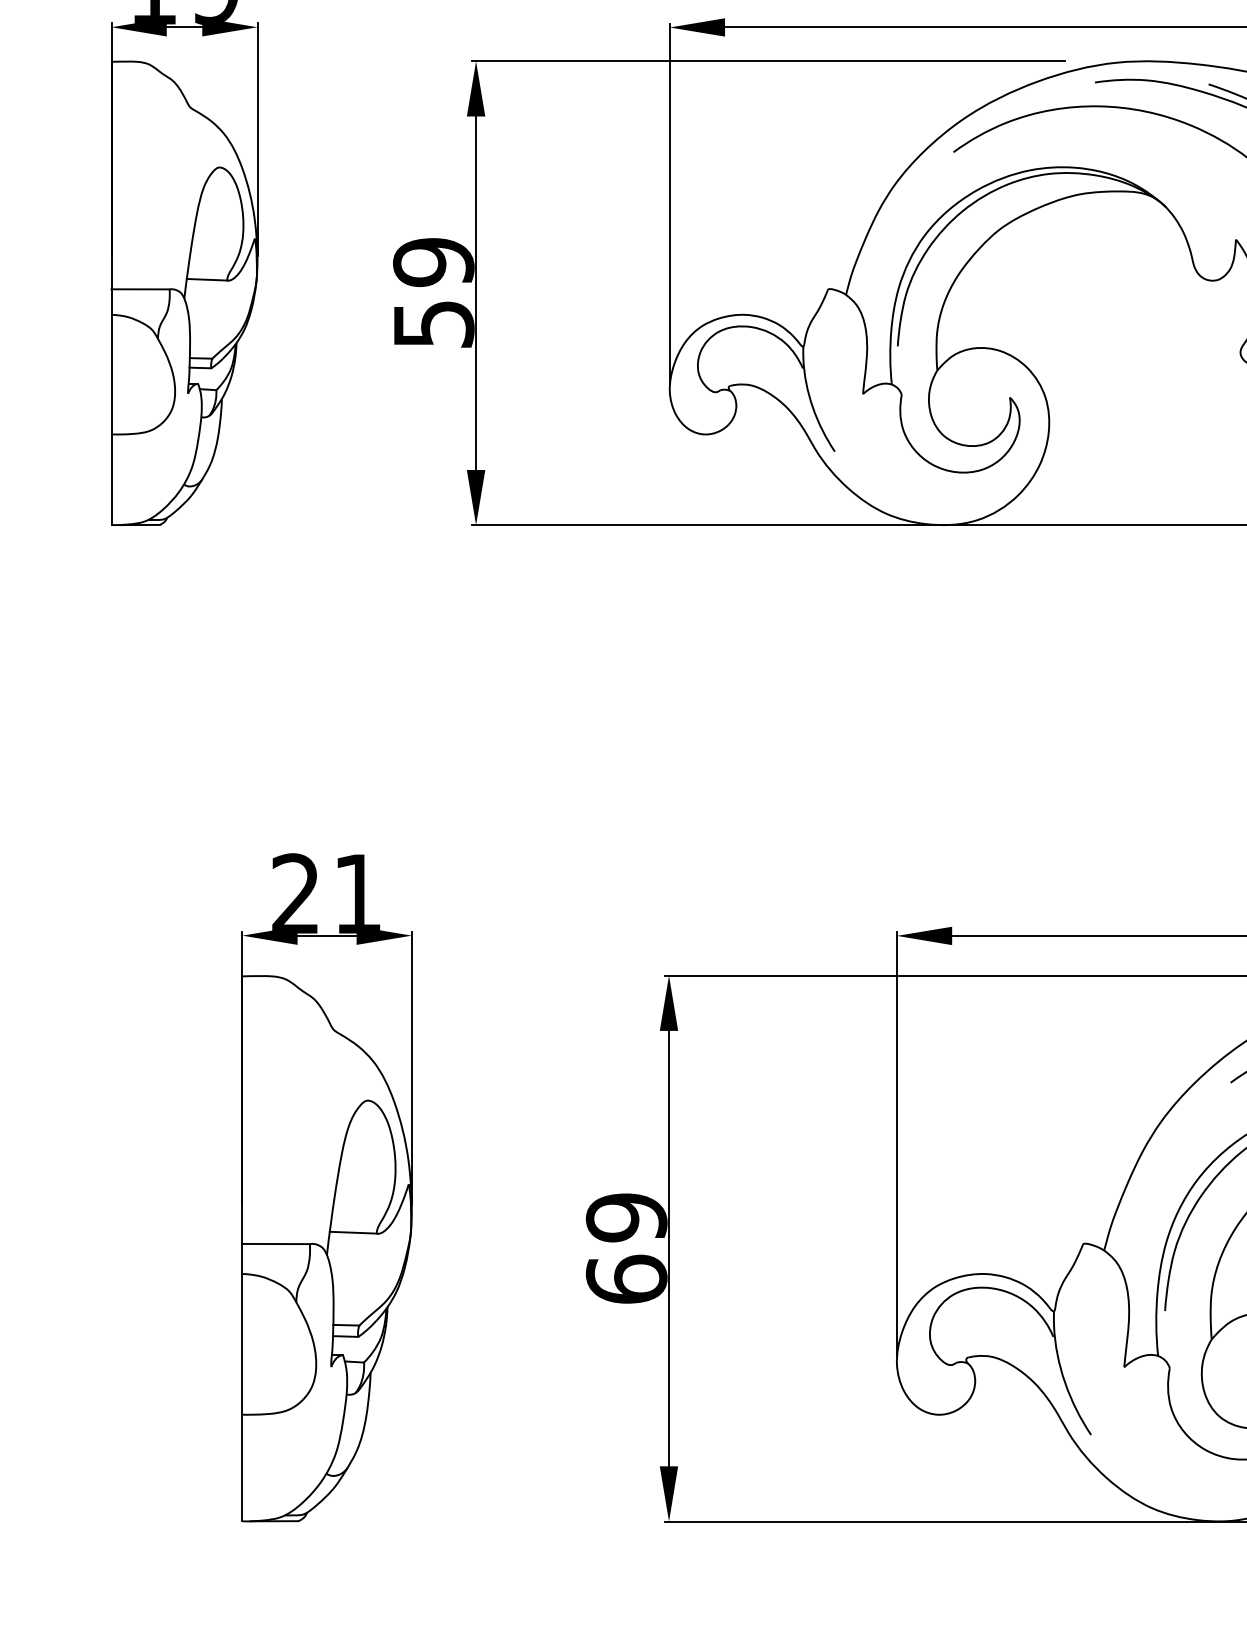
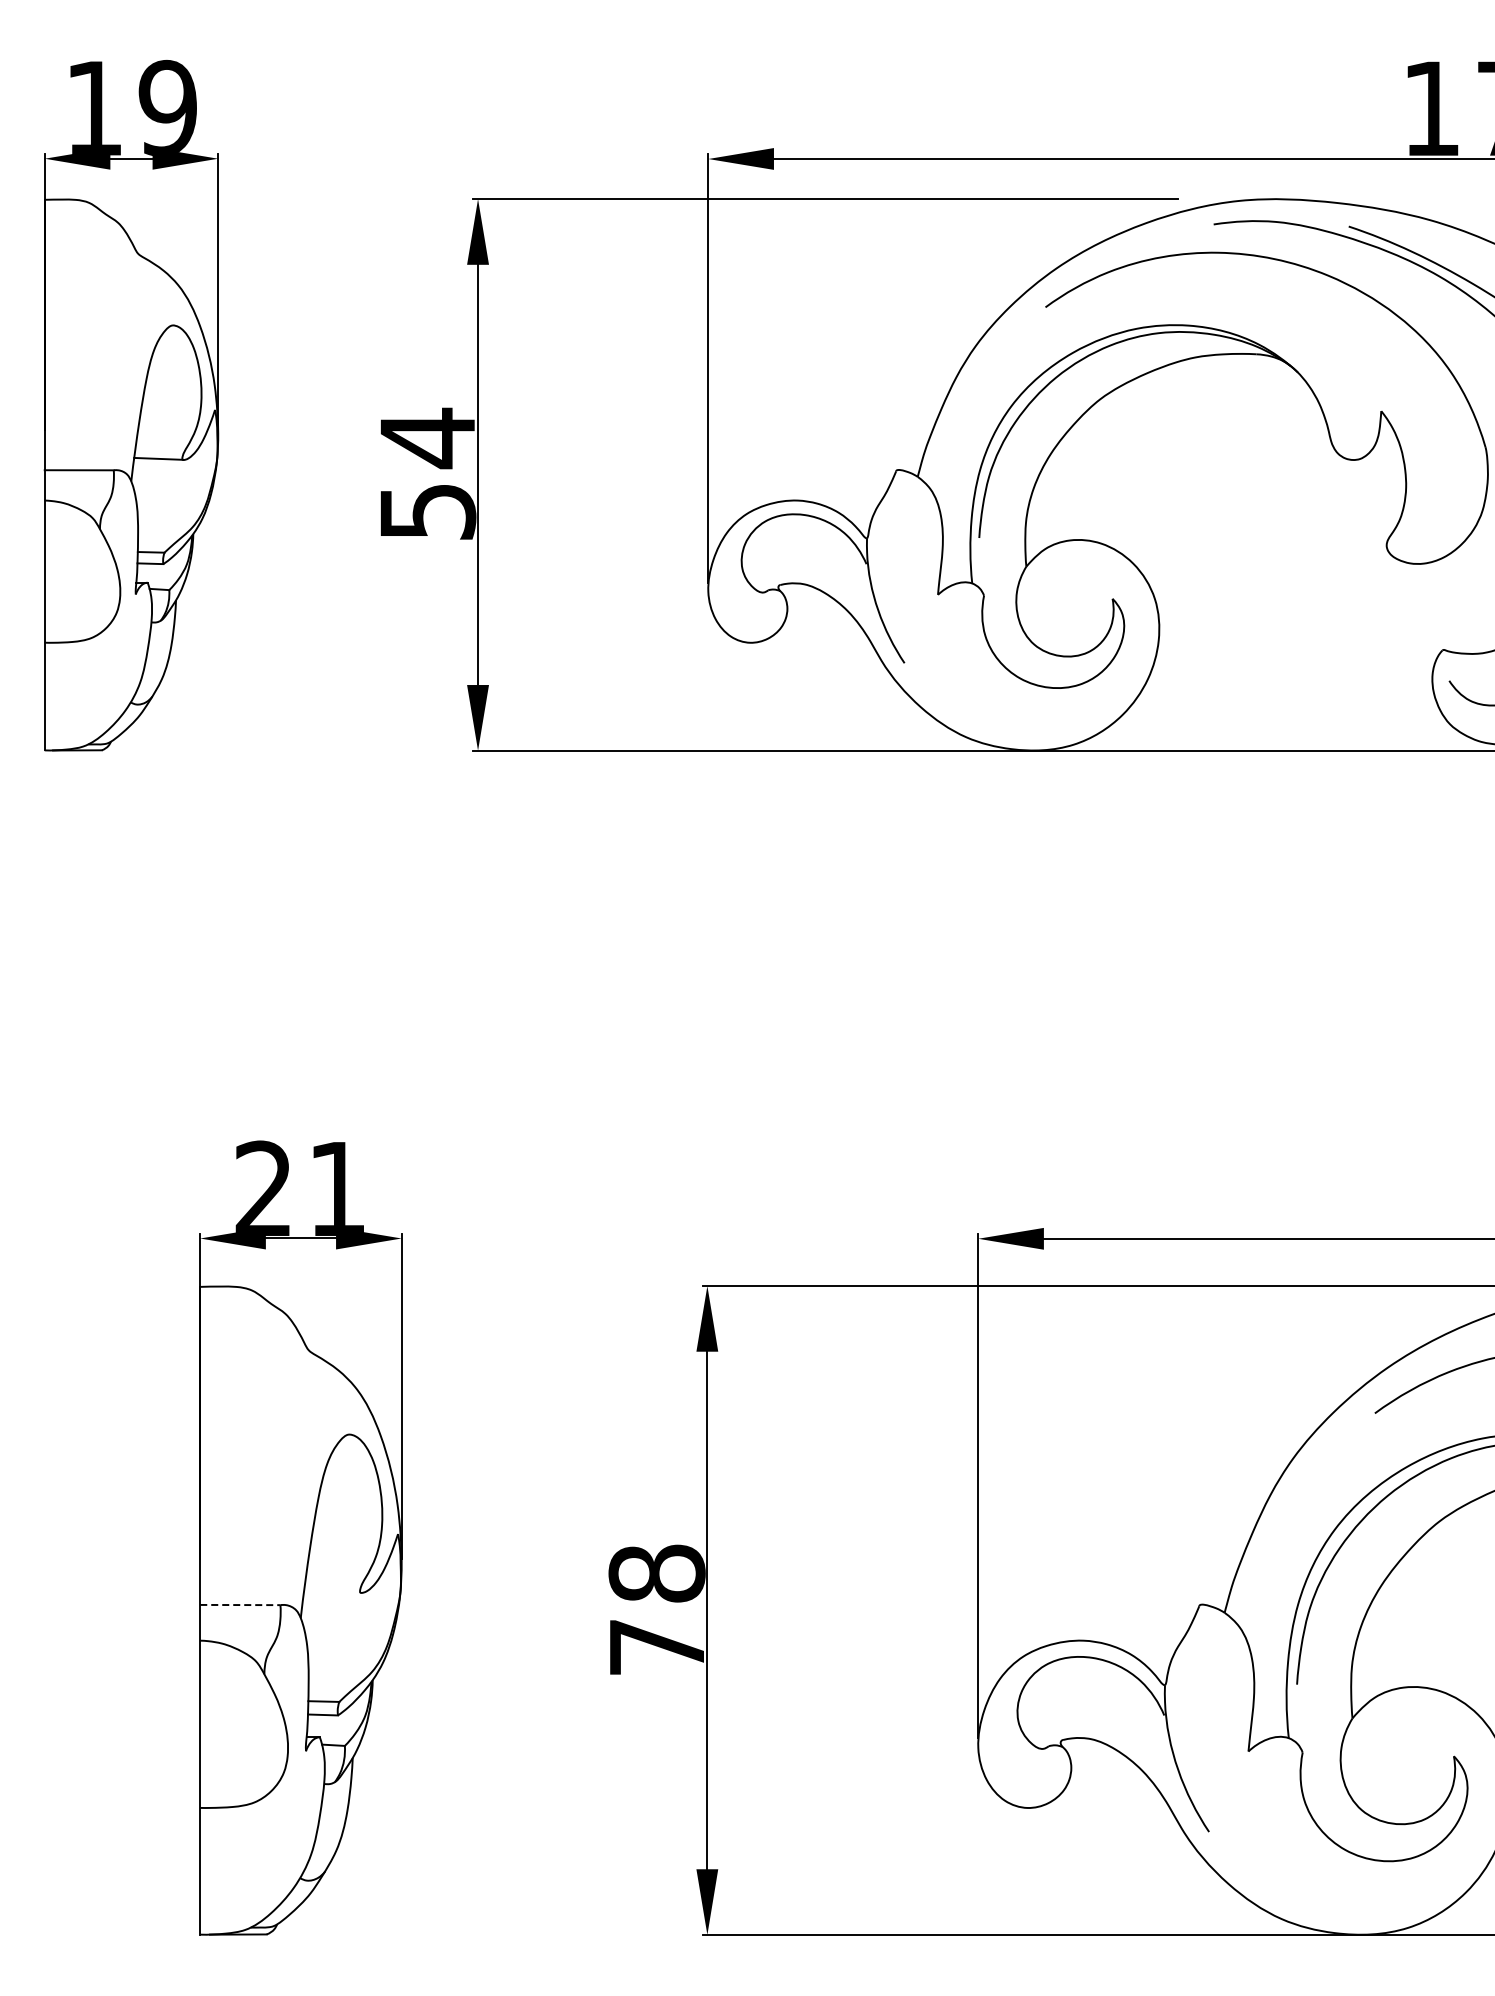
text: (433, 262) -> (427, 438), 59 -> 54
line: (353, 1232) -> (332, 1591), removed
line: (276, 1244) -> (240, 1605), solid -> dashed
text: (626, 1247) -> (656, 1609), 69 -> 78

